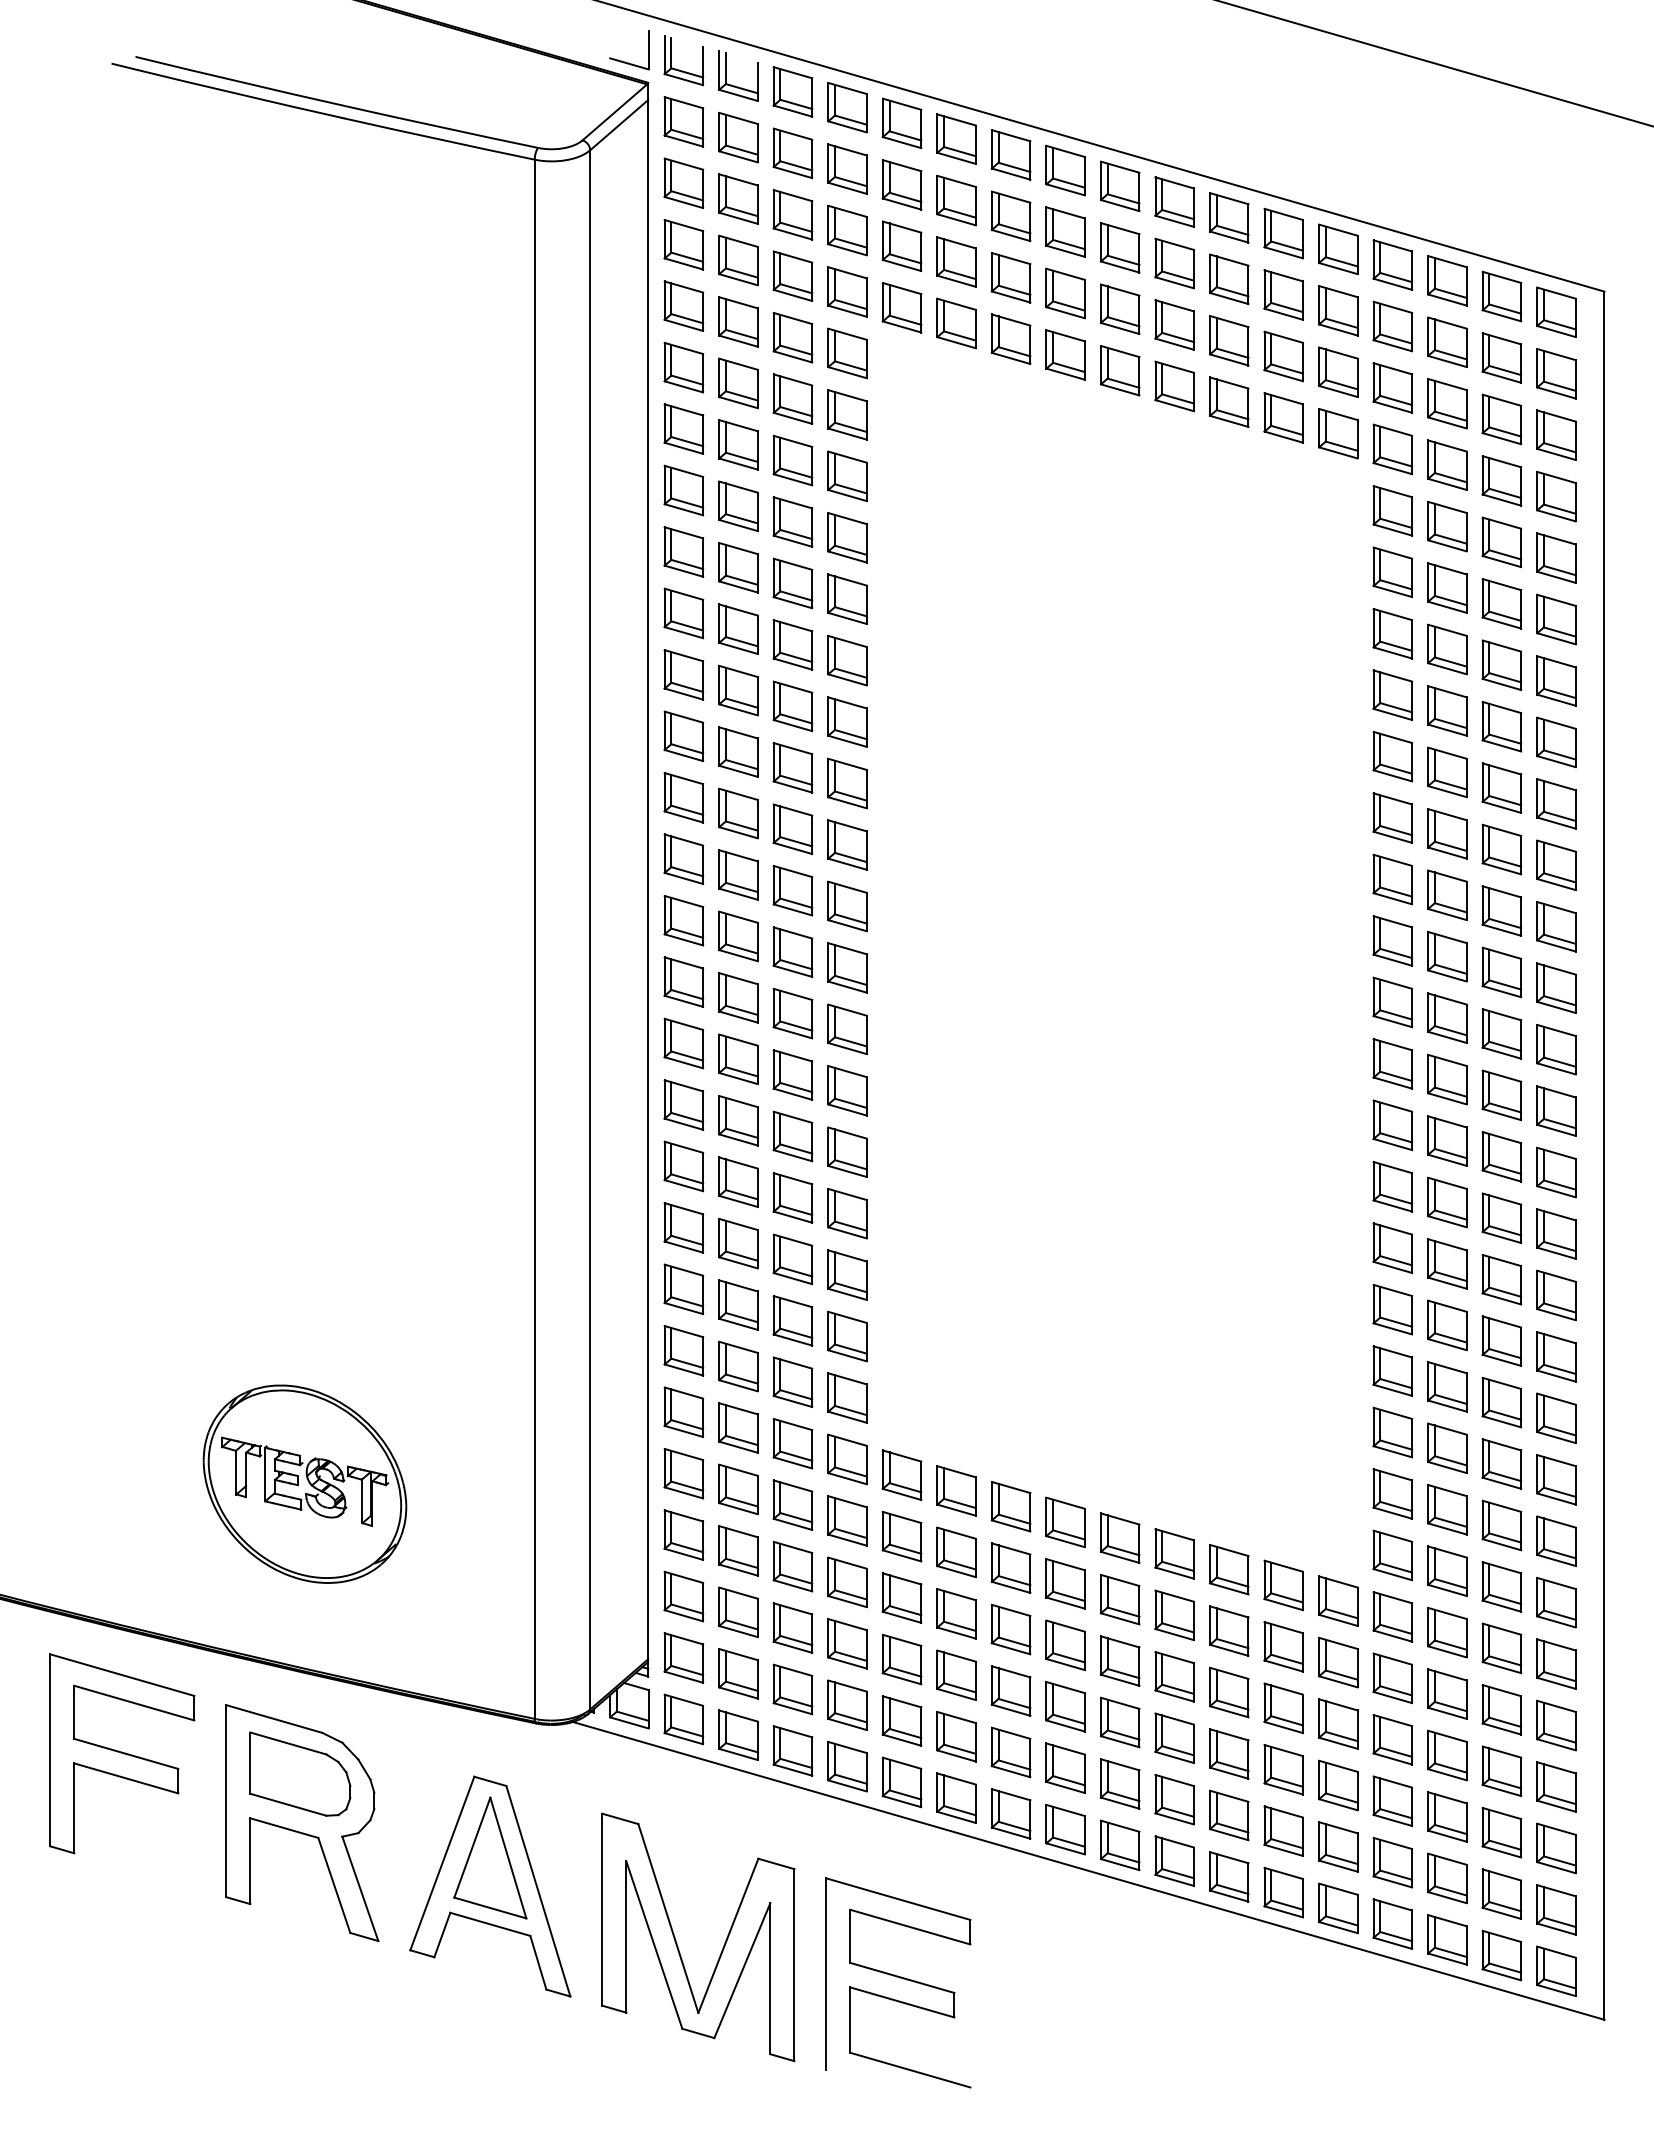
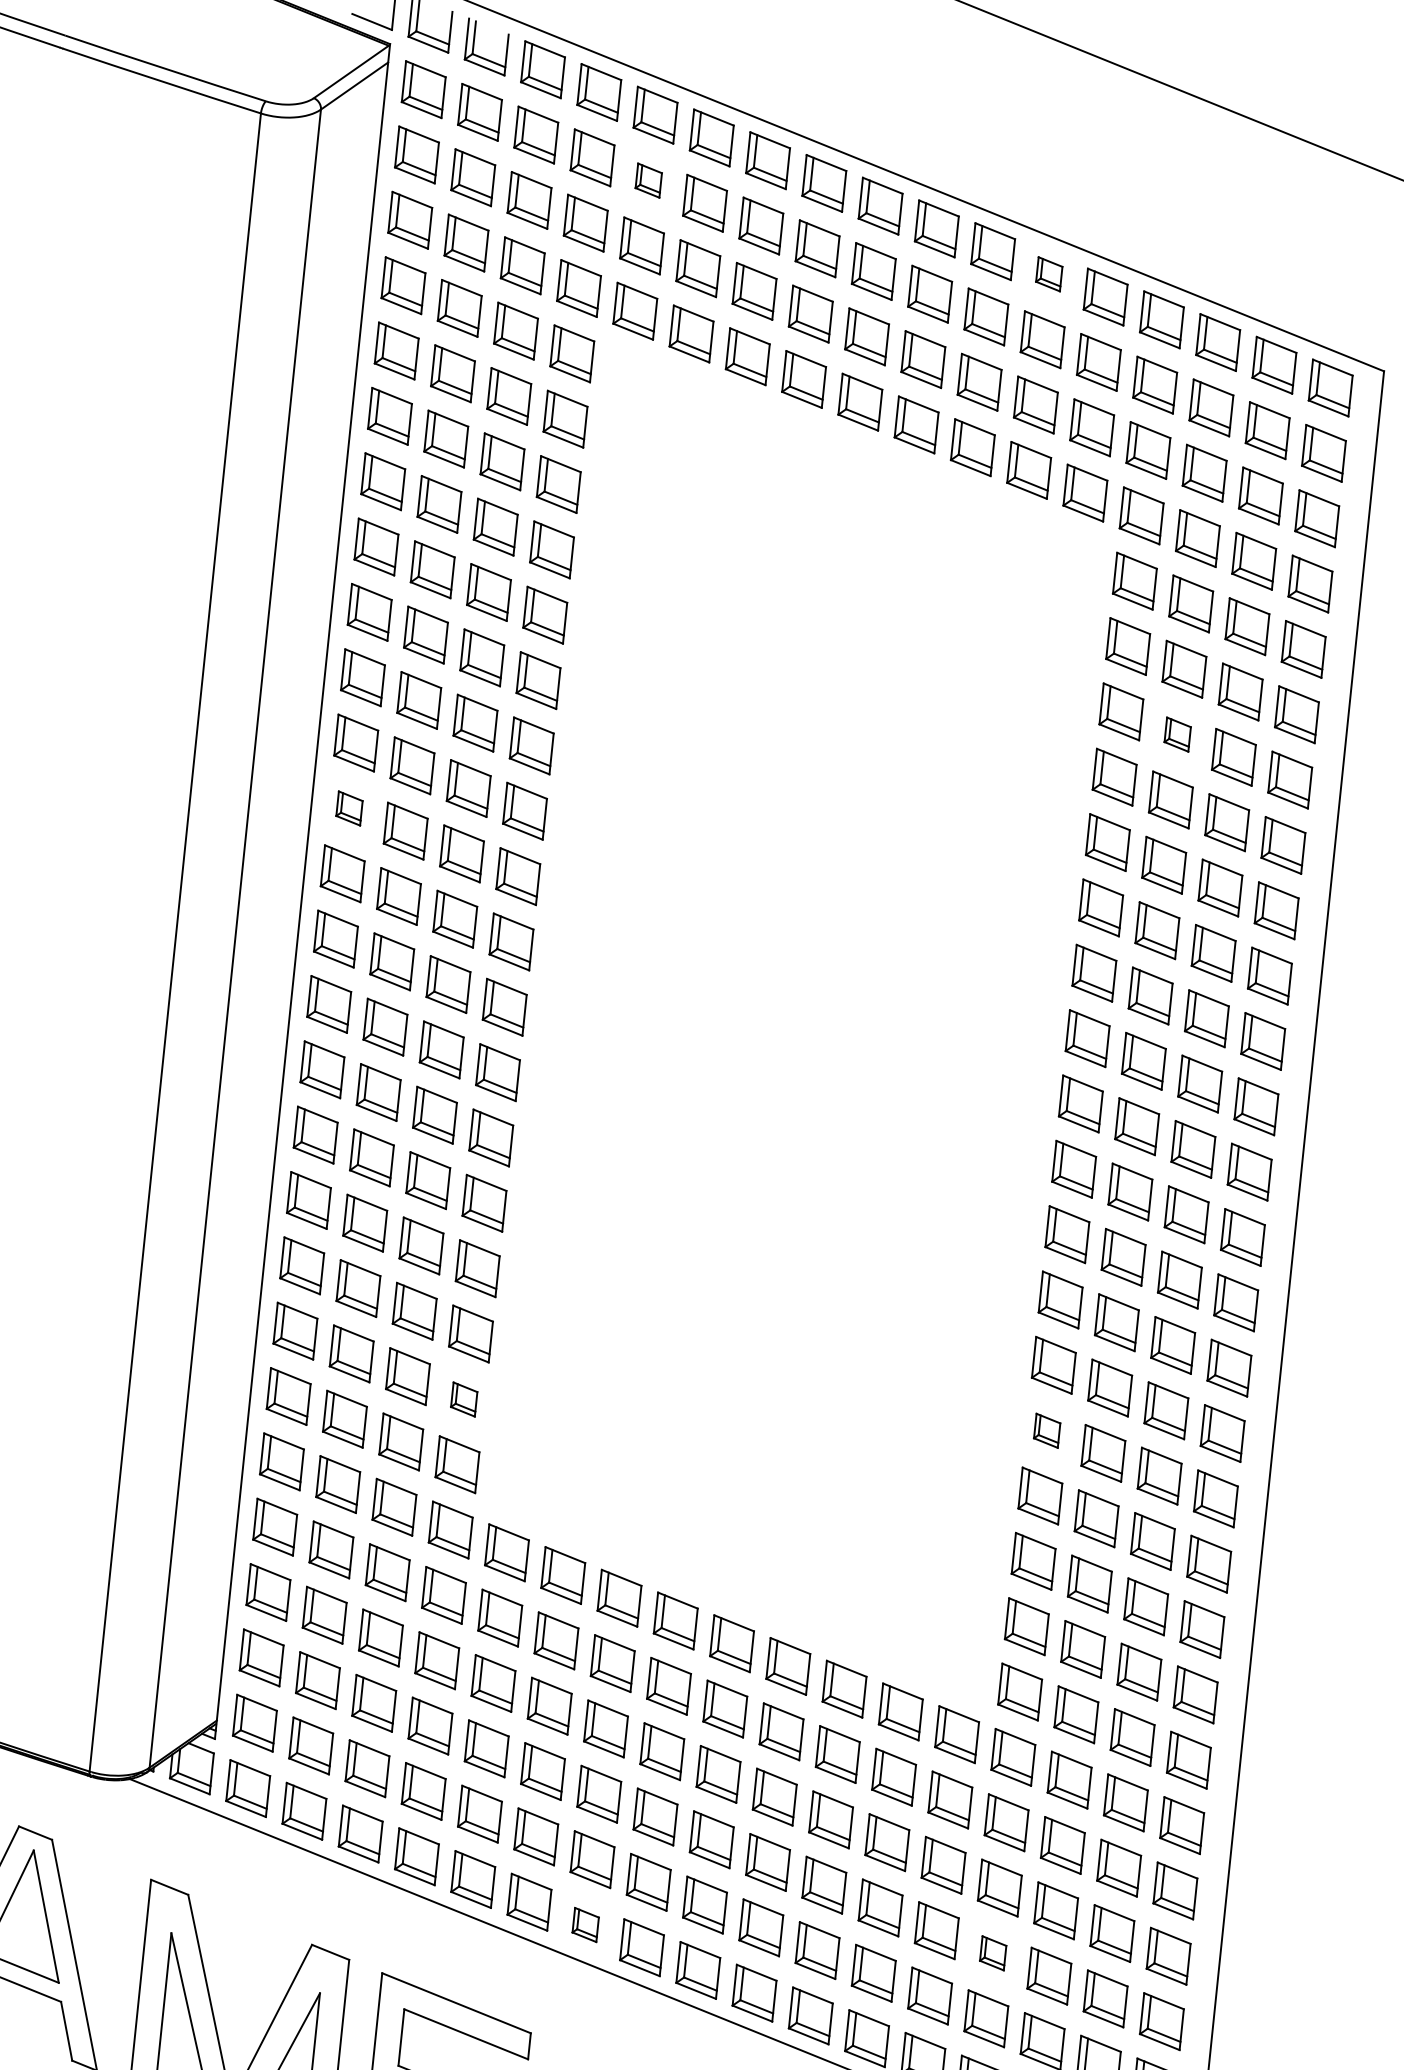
part: (901, 184) -> (648, 180), size x0.6
part: (1283, 233) -> (1049, 274), size x0.6
part: (1447, 649) -> (1177, 734), size x0.6
part: (683, 797) -> (349, 808), size x0.6
part: (1392, 1309) -> (1046, 1430), size x0.6
part: (847, 1336) -> (464, 1399), size x0.6
part: (1392, 1800) -> (992, 1952), size x0.6
part: (1010, 1813) -> (585, 1924), size x0.6

